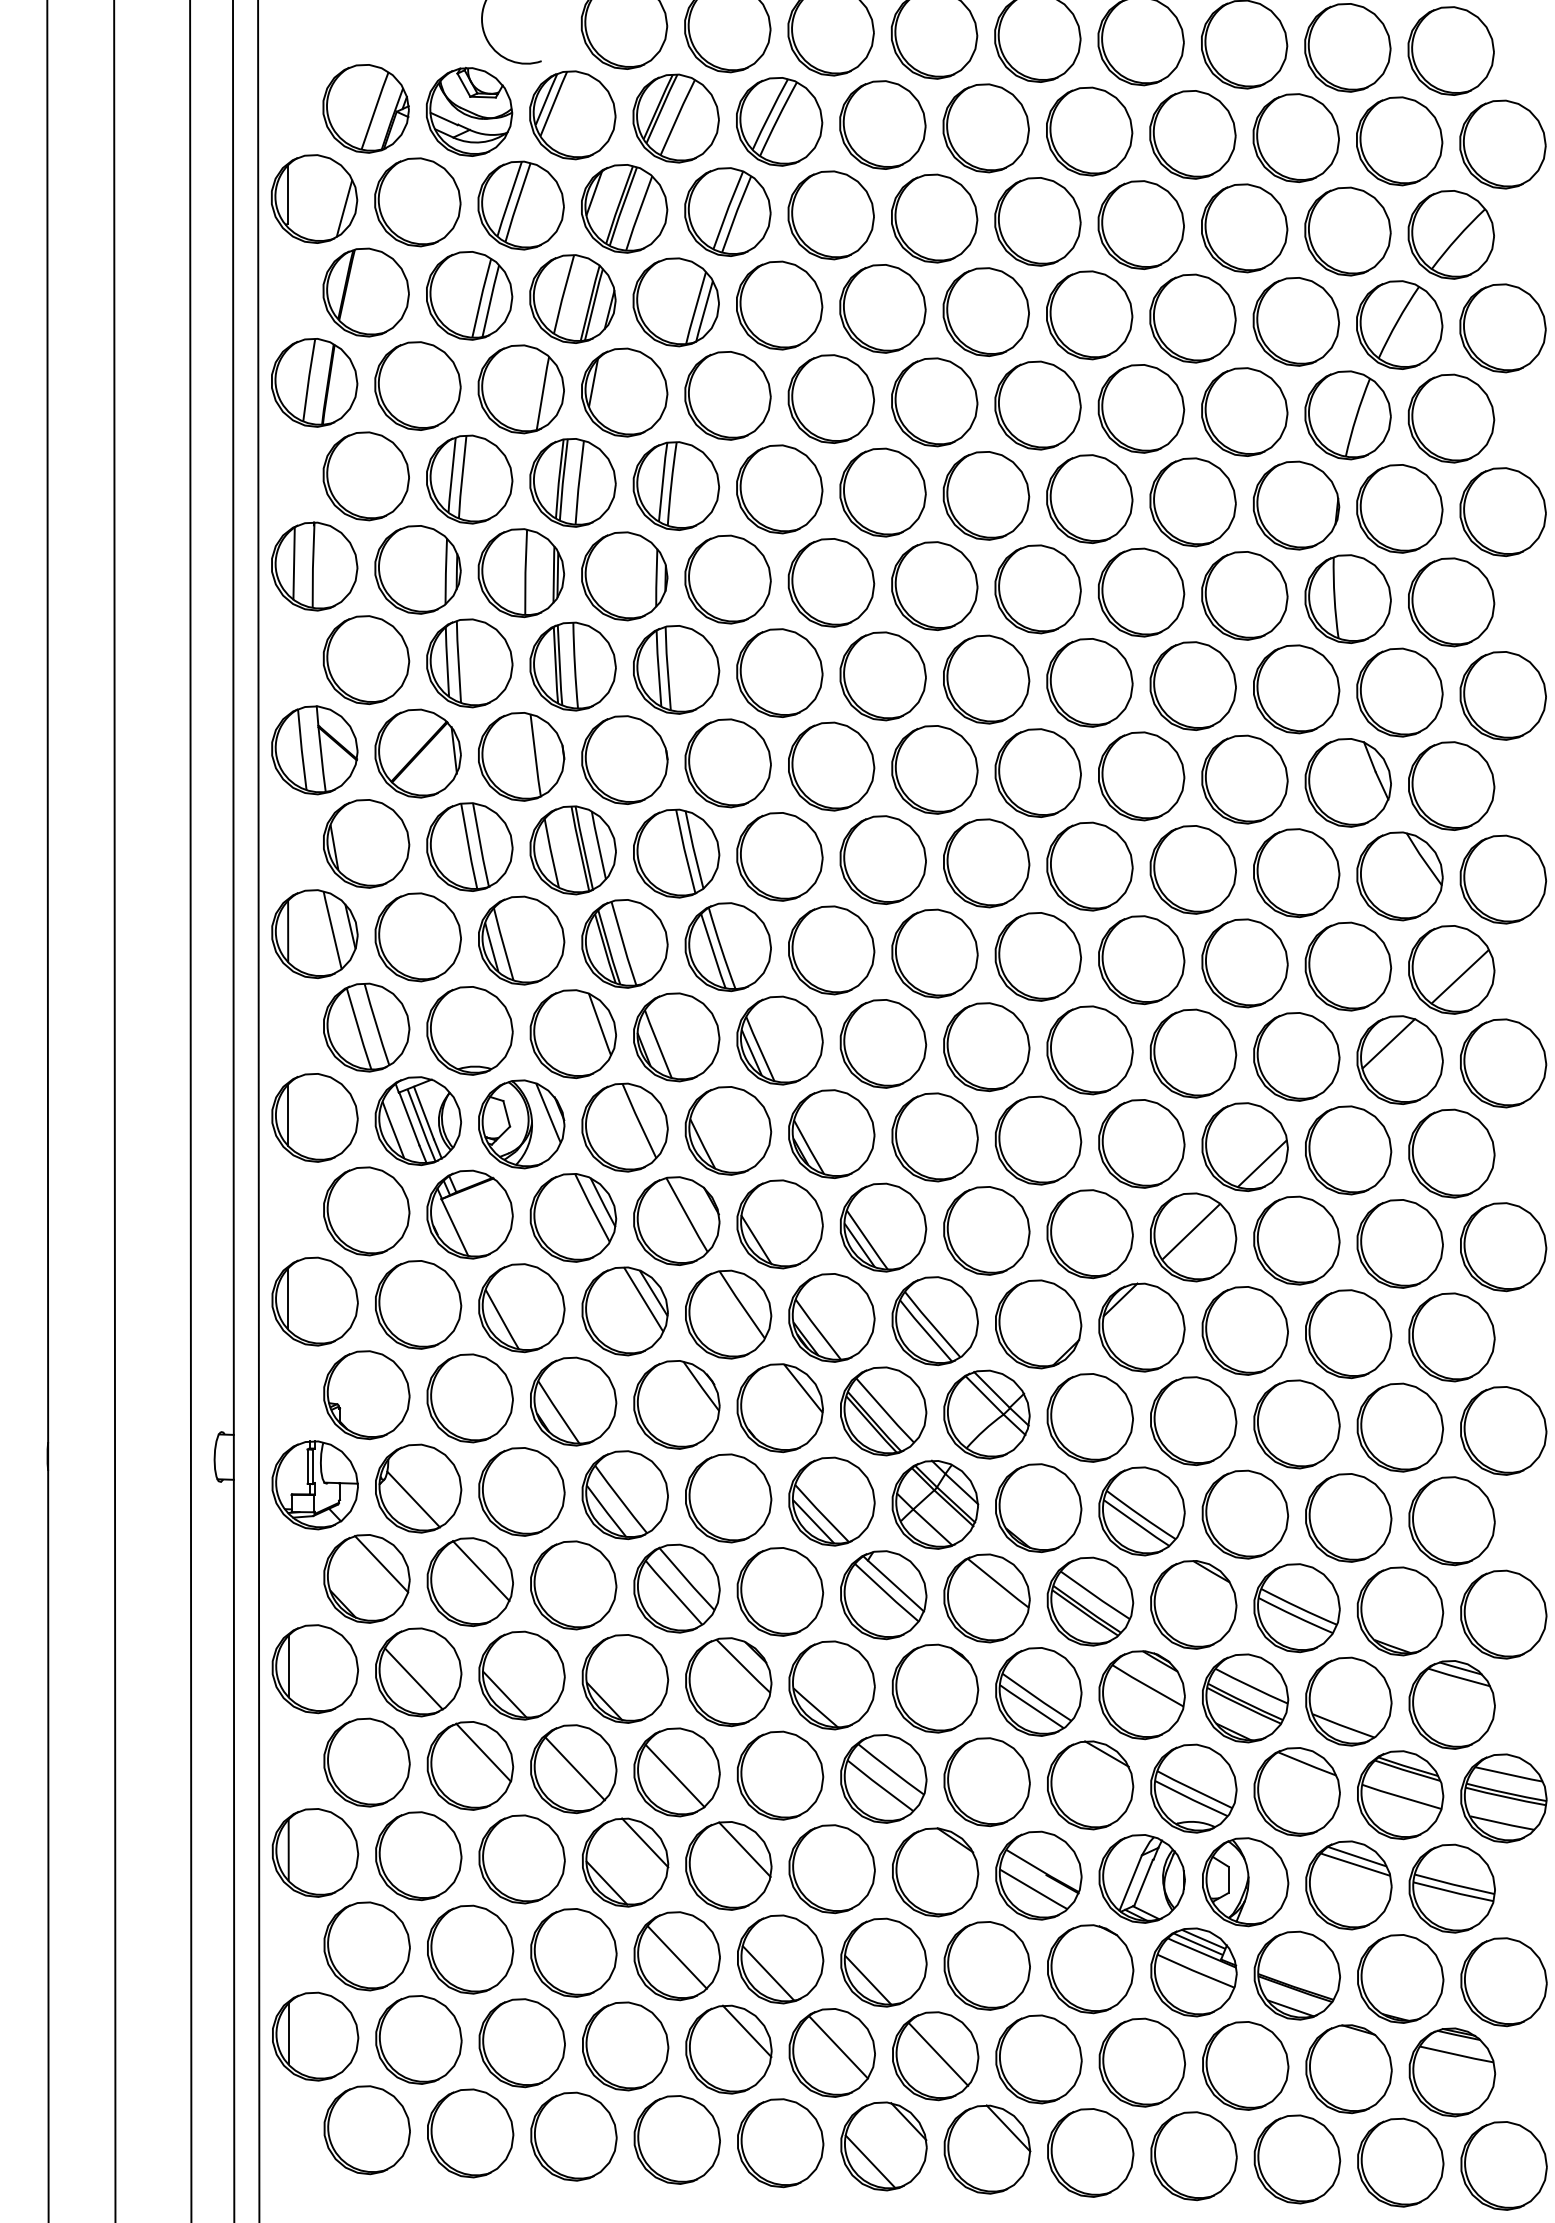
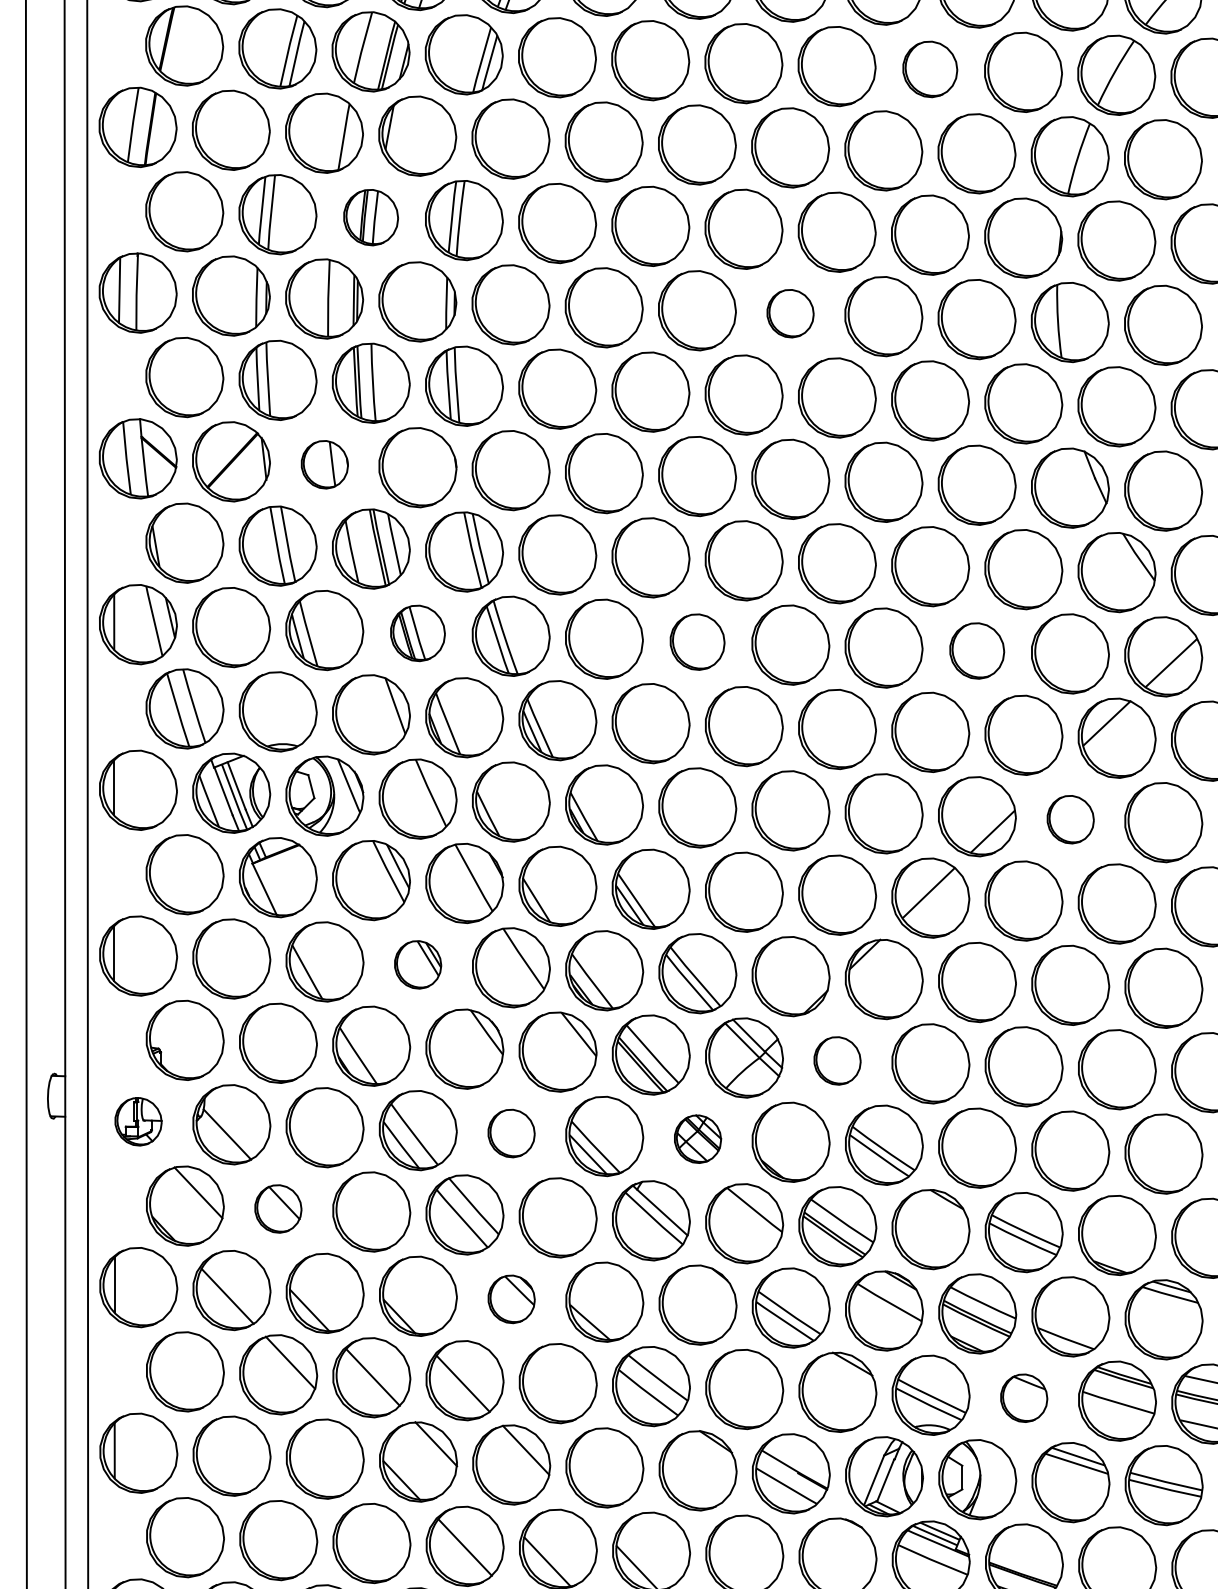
part: (1192, 318) -> (929, 69), size x0.7
part: (572, 482) -> (370, 217), size x0.7
part: (1037, 589) -> (790, 313), size x0.6
part: (521, 756) -> (324, 464), size x0.6
part: (624, 943) -> (417, 633), size x0.7
part: (934, 953) -> (697, 642), size x0.7
part: (1244, 963) -> (976, 651), size x0.7
part: (1348, 1150) -> (1070, 819), size x0.6
part: (624, 1311) -> (417, 964), size x0.6
part: (1089, 1417) -> (836, 1060), size x0.6
part: (314, 1485) -> (138, 1121), size x0.6
part: (728, 1498) -> (511, 1133), size x0.6
part: (935, 1504) -> (698, 1139), size x0.6
part: (469, 1581) -> (277, 1208), size x0.6
part: (728, 1682) -> (511, 1299), size x0.6
part: (1296, 1791) -> (1023, 1397), size x0.6

